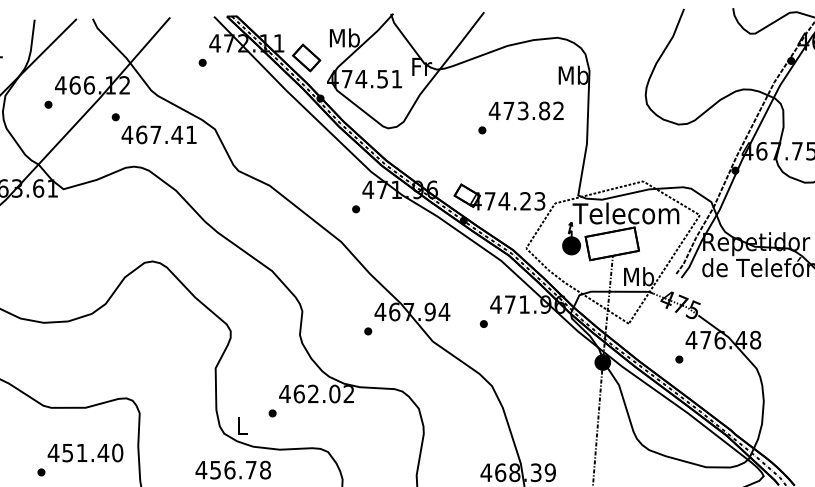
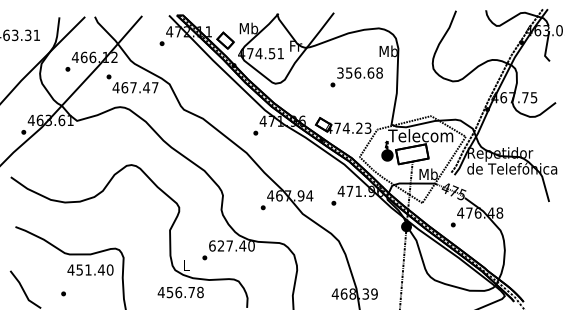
text: (525, 109) -> (359, 72), 473.82 -> 356.68
text: (191, 134) -> (155, 87), 467.41 -> 467.47
text: (316, 393) -> (231, 245), 462.02 -> 627.40
text: (85, 452) -> (90, 269), moved

